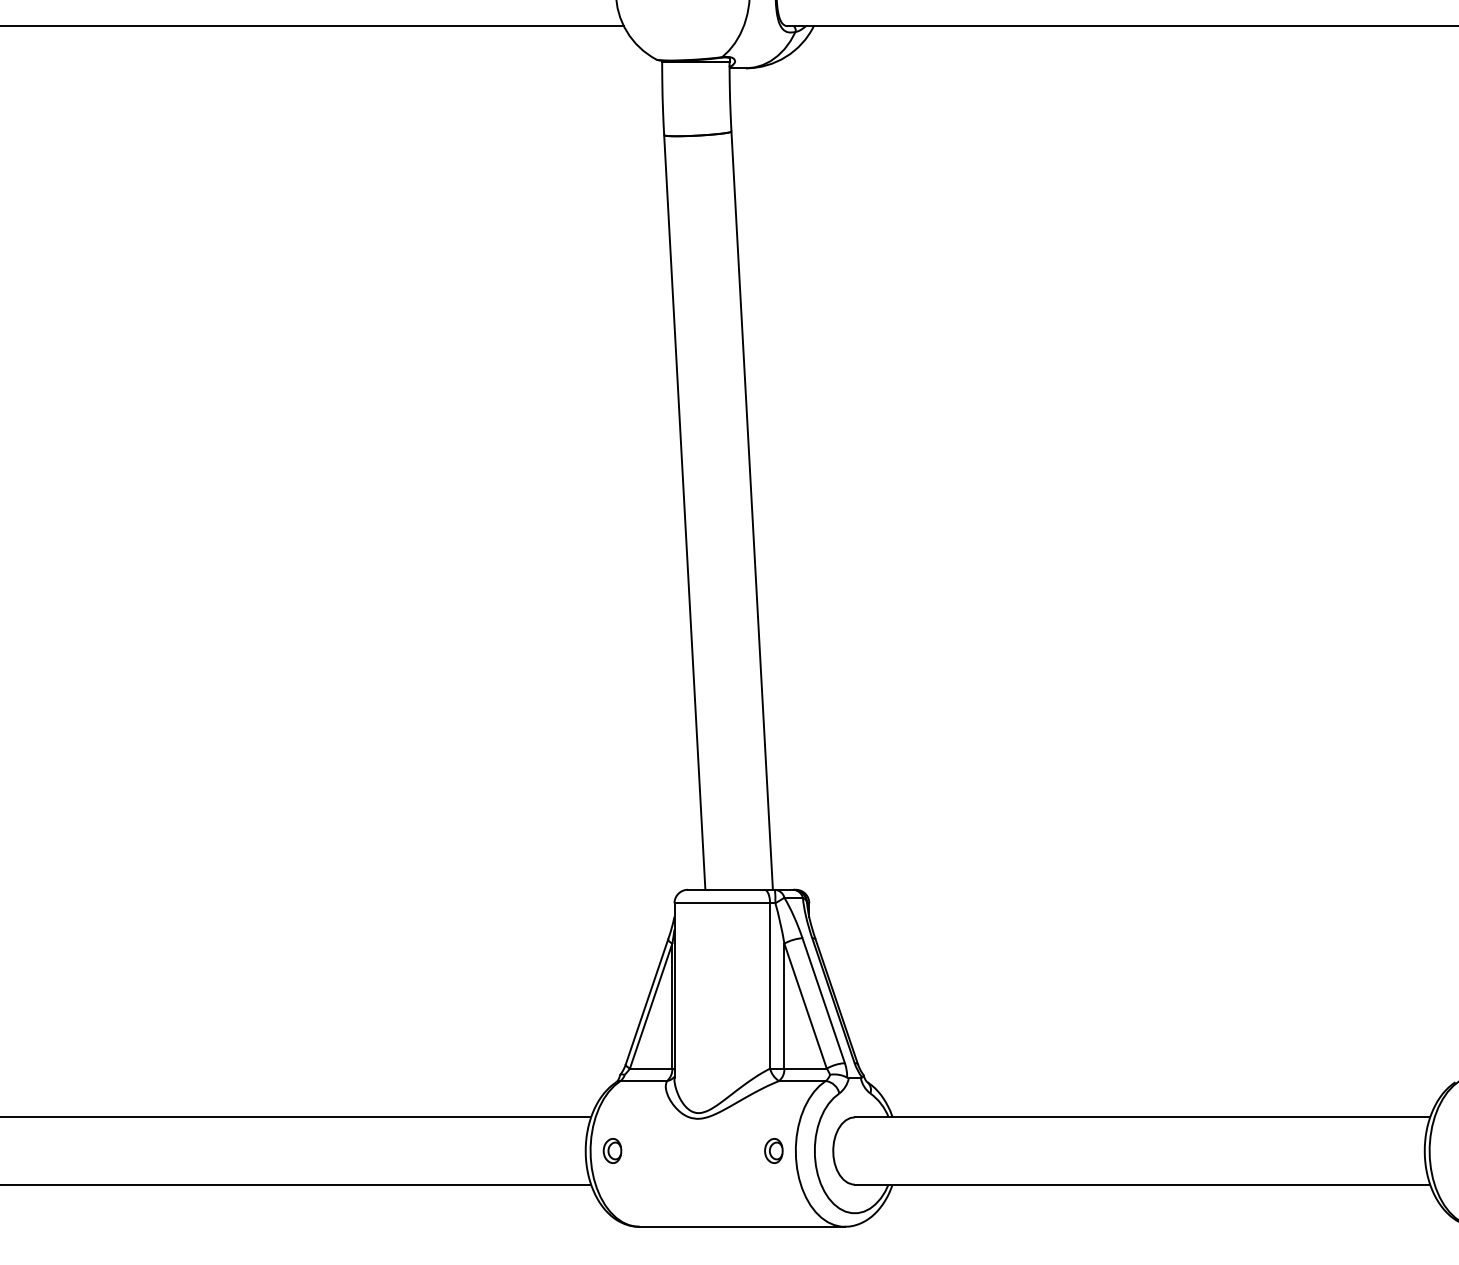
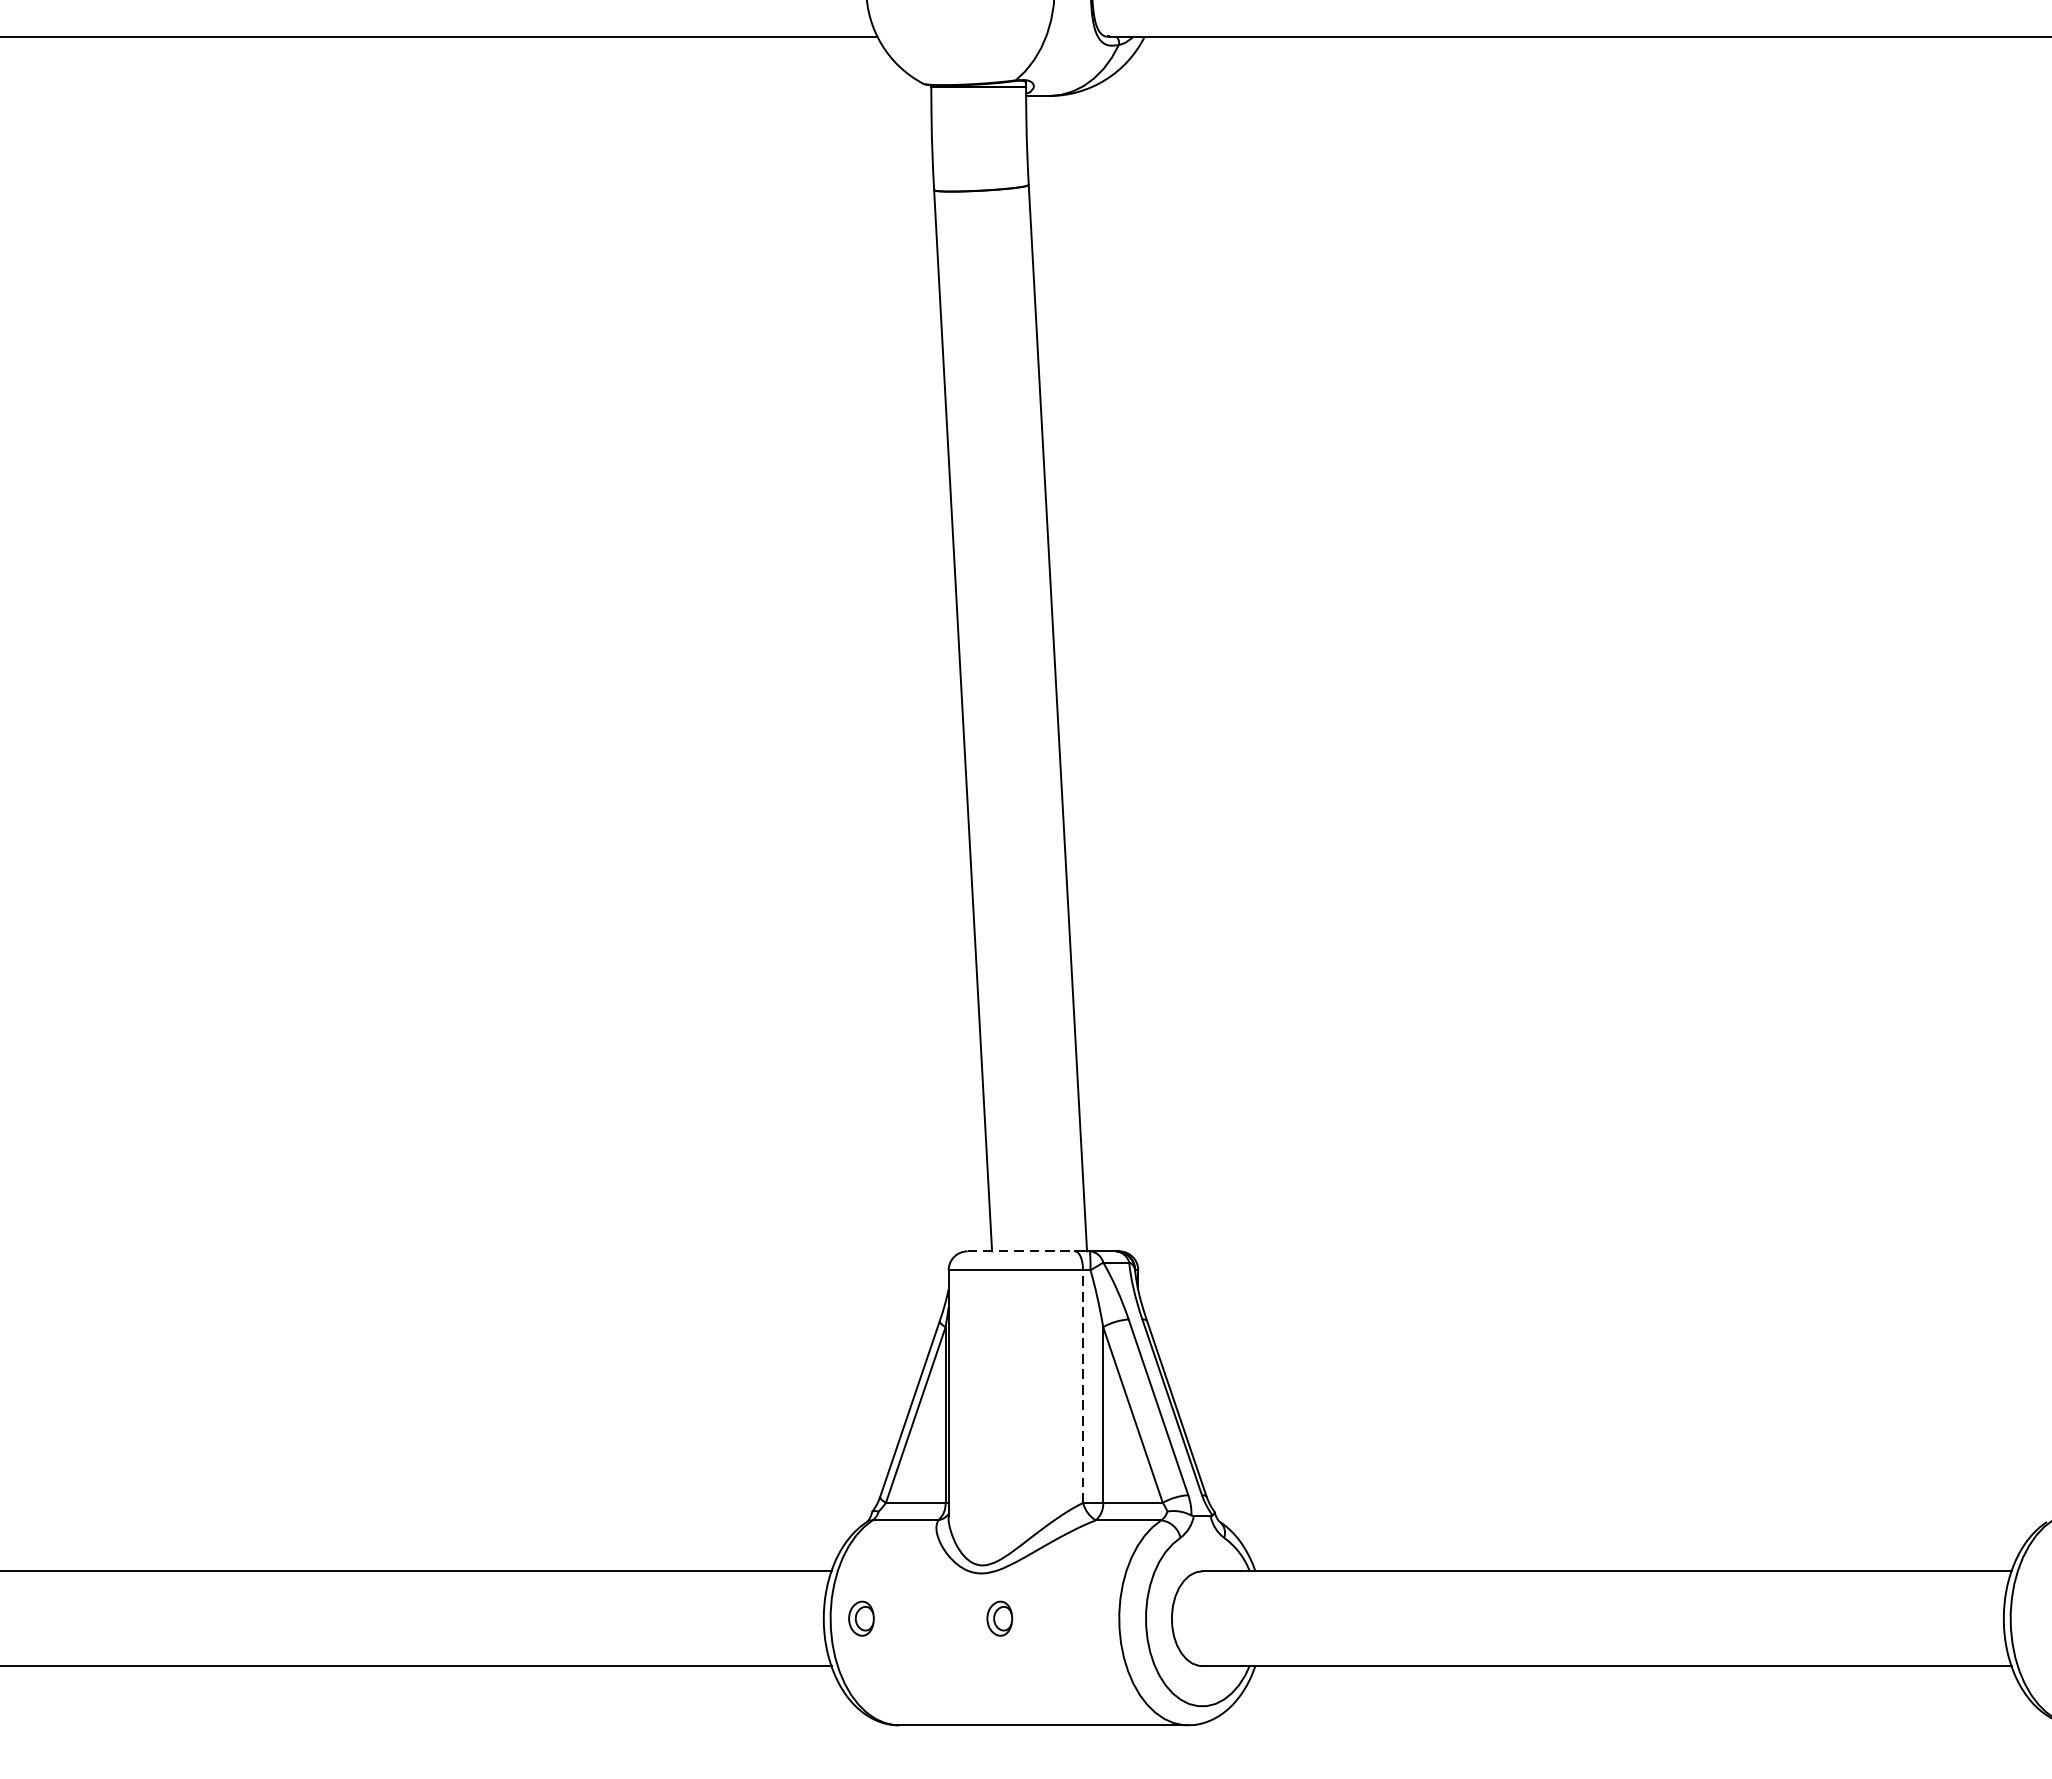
line: (726, 889) -> (1021, 1250), solid -> dashed
line: (770, 985) -> (1083, 1385), solid -> dashed
part: (773, 1150) -> (999, 1618), moved

